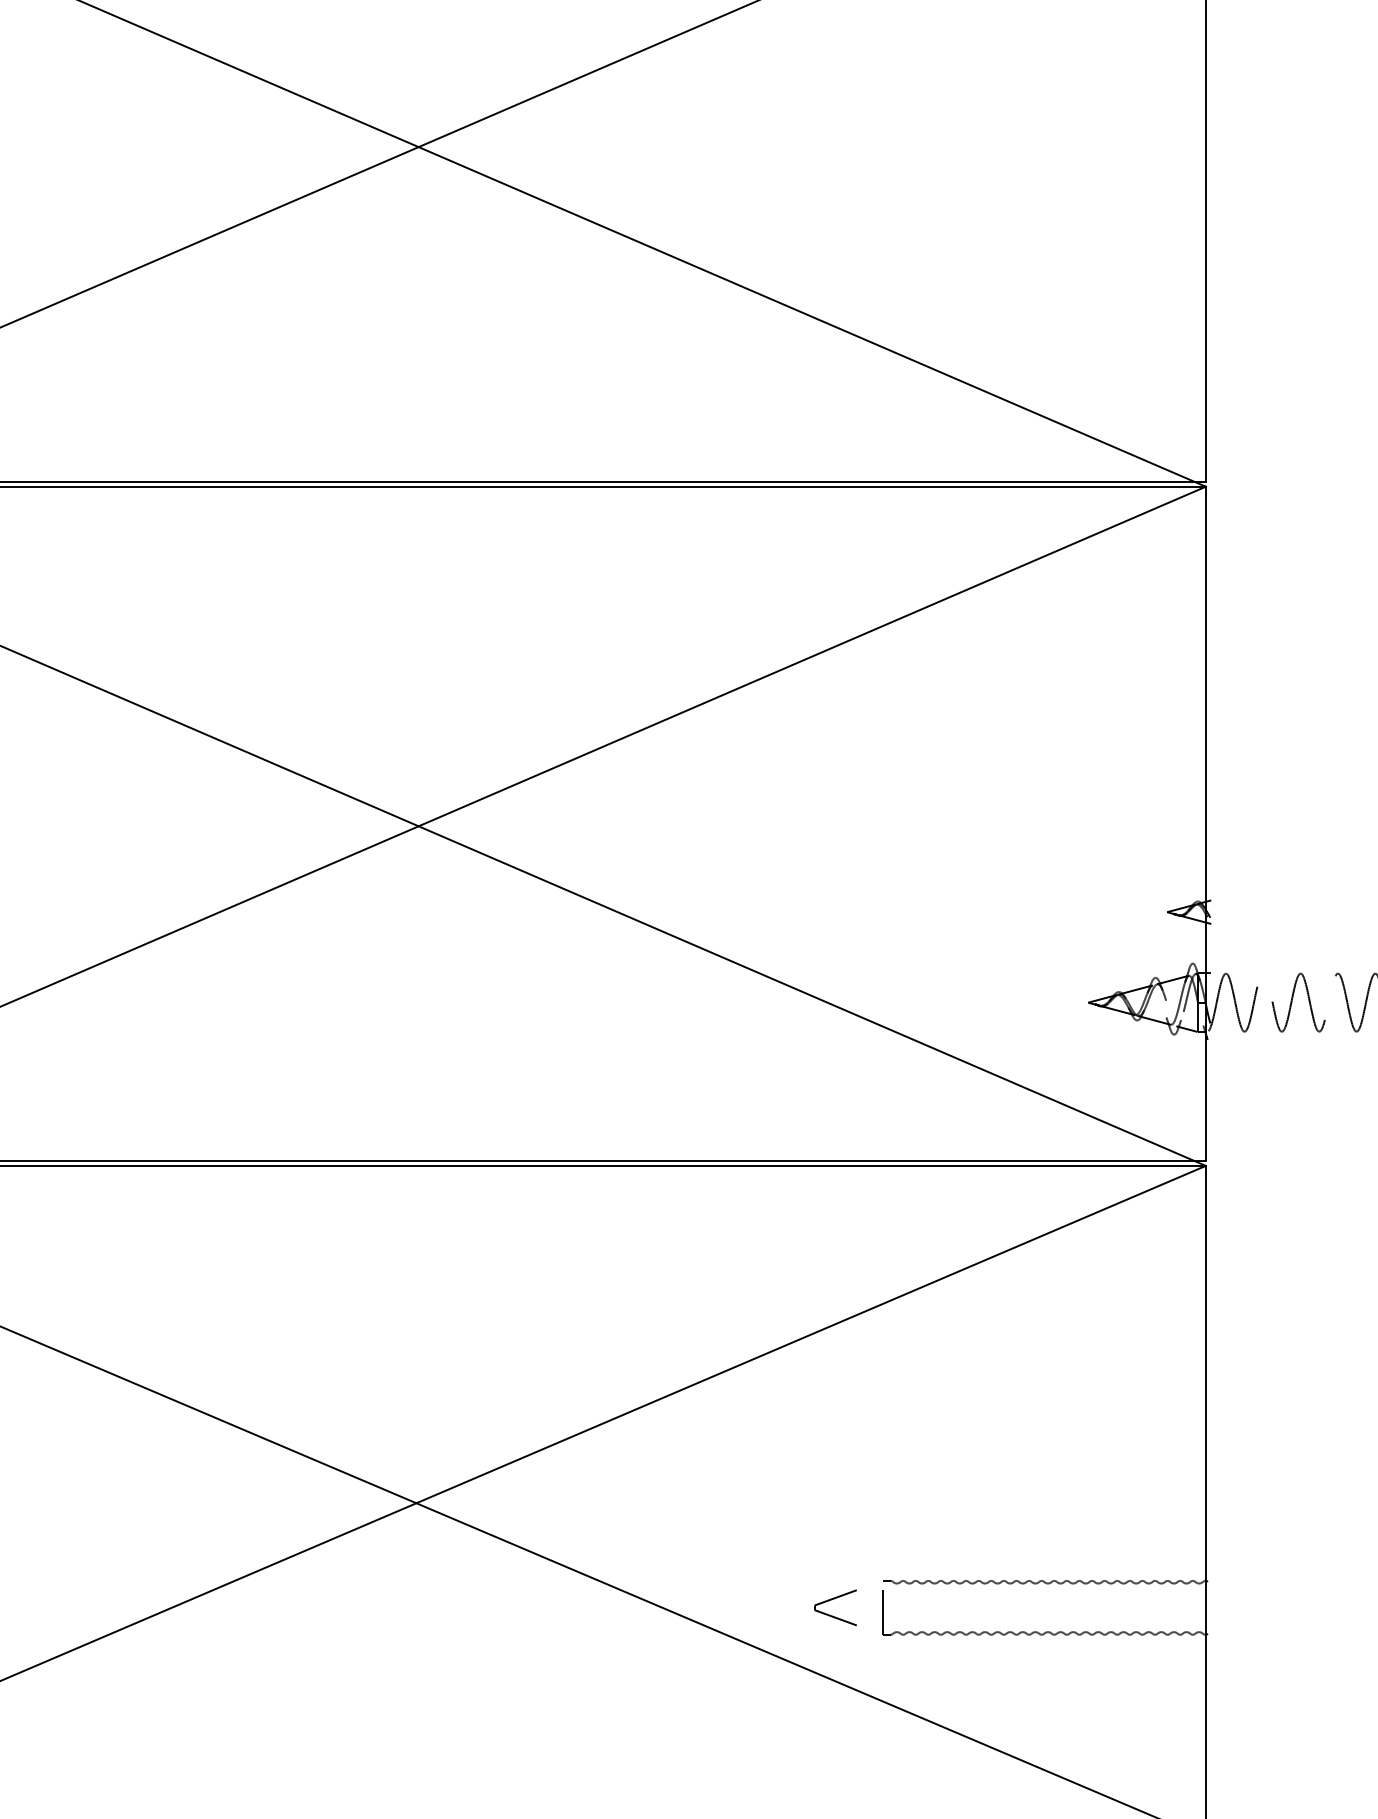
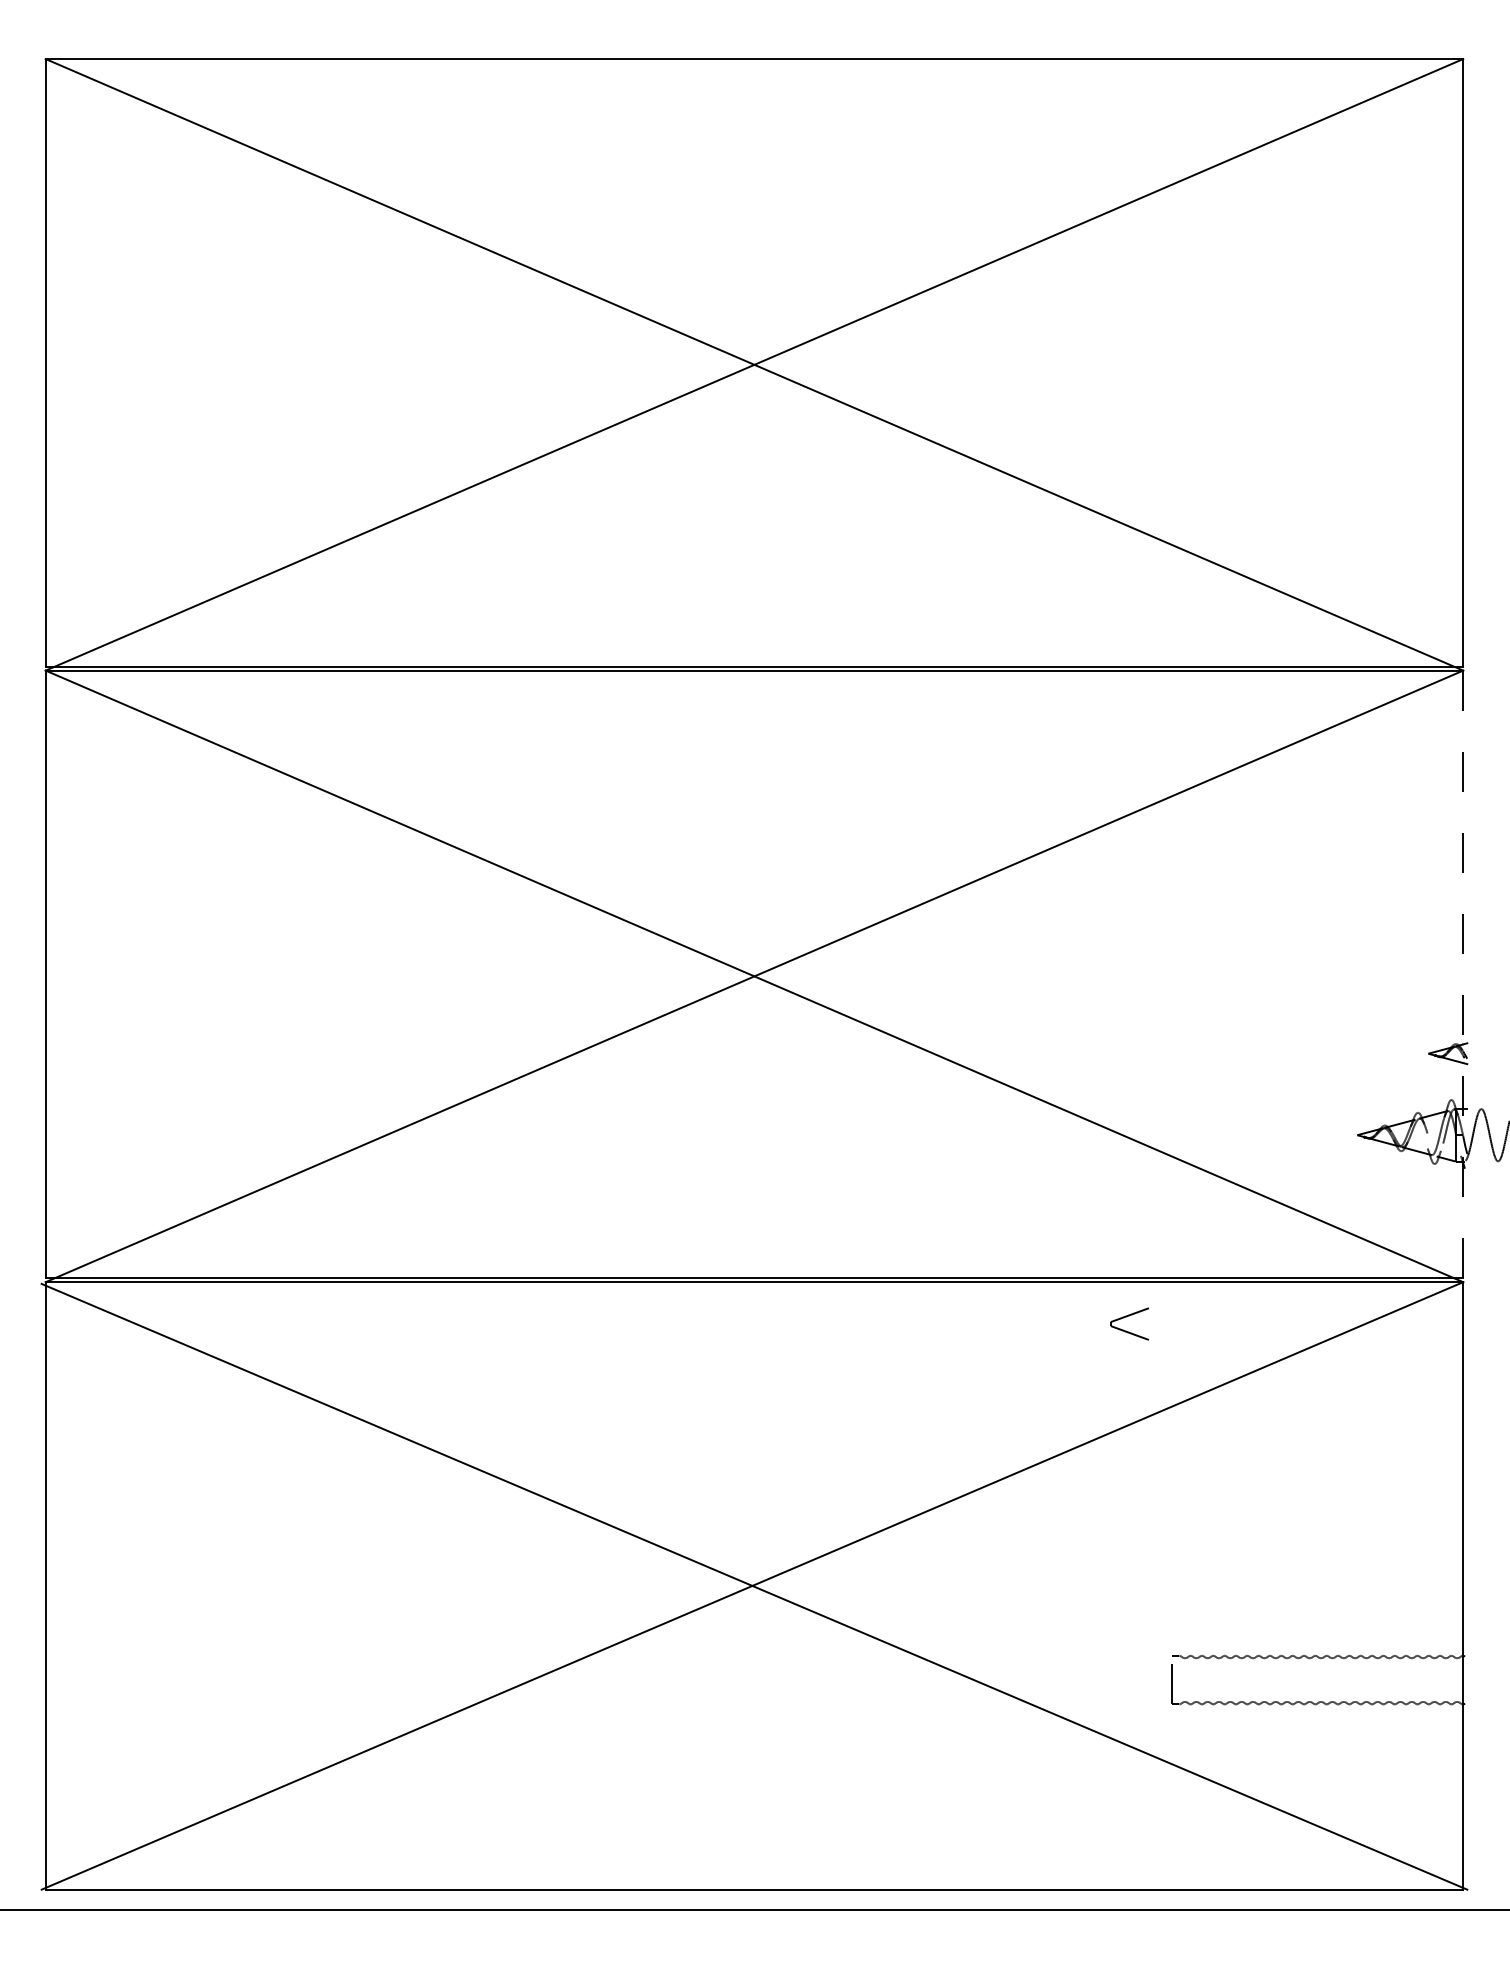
line: (1206, 824) -> (1463, 974), solid -> dashed
part: (831, 1600) -> (1126, 1317), moved

